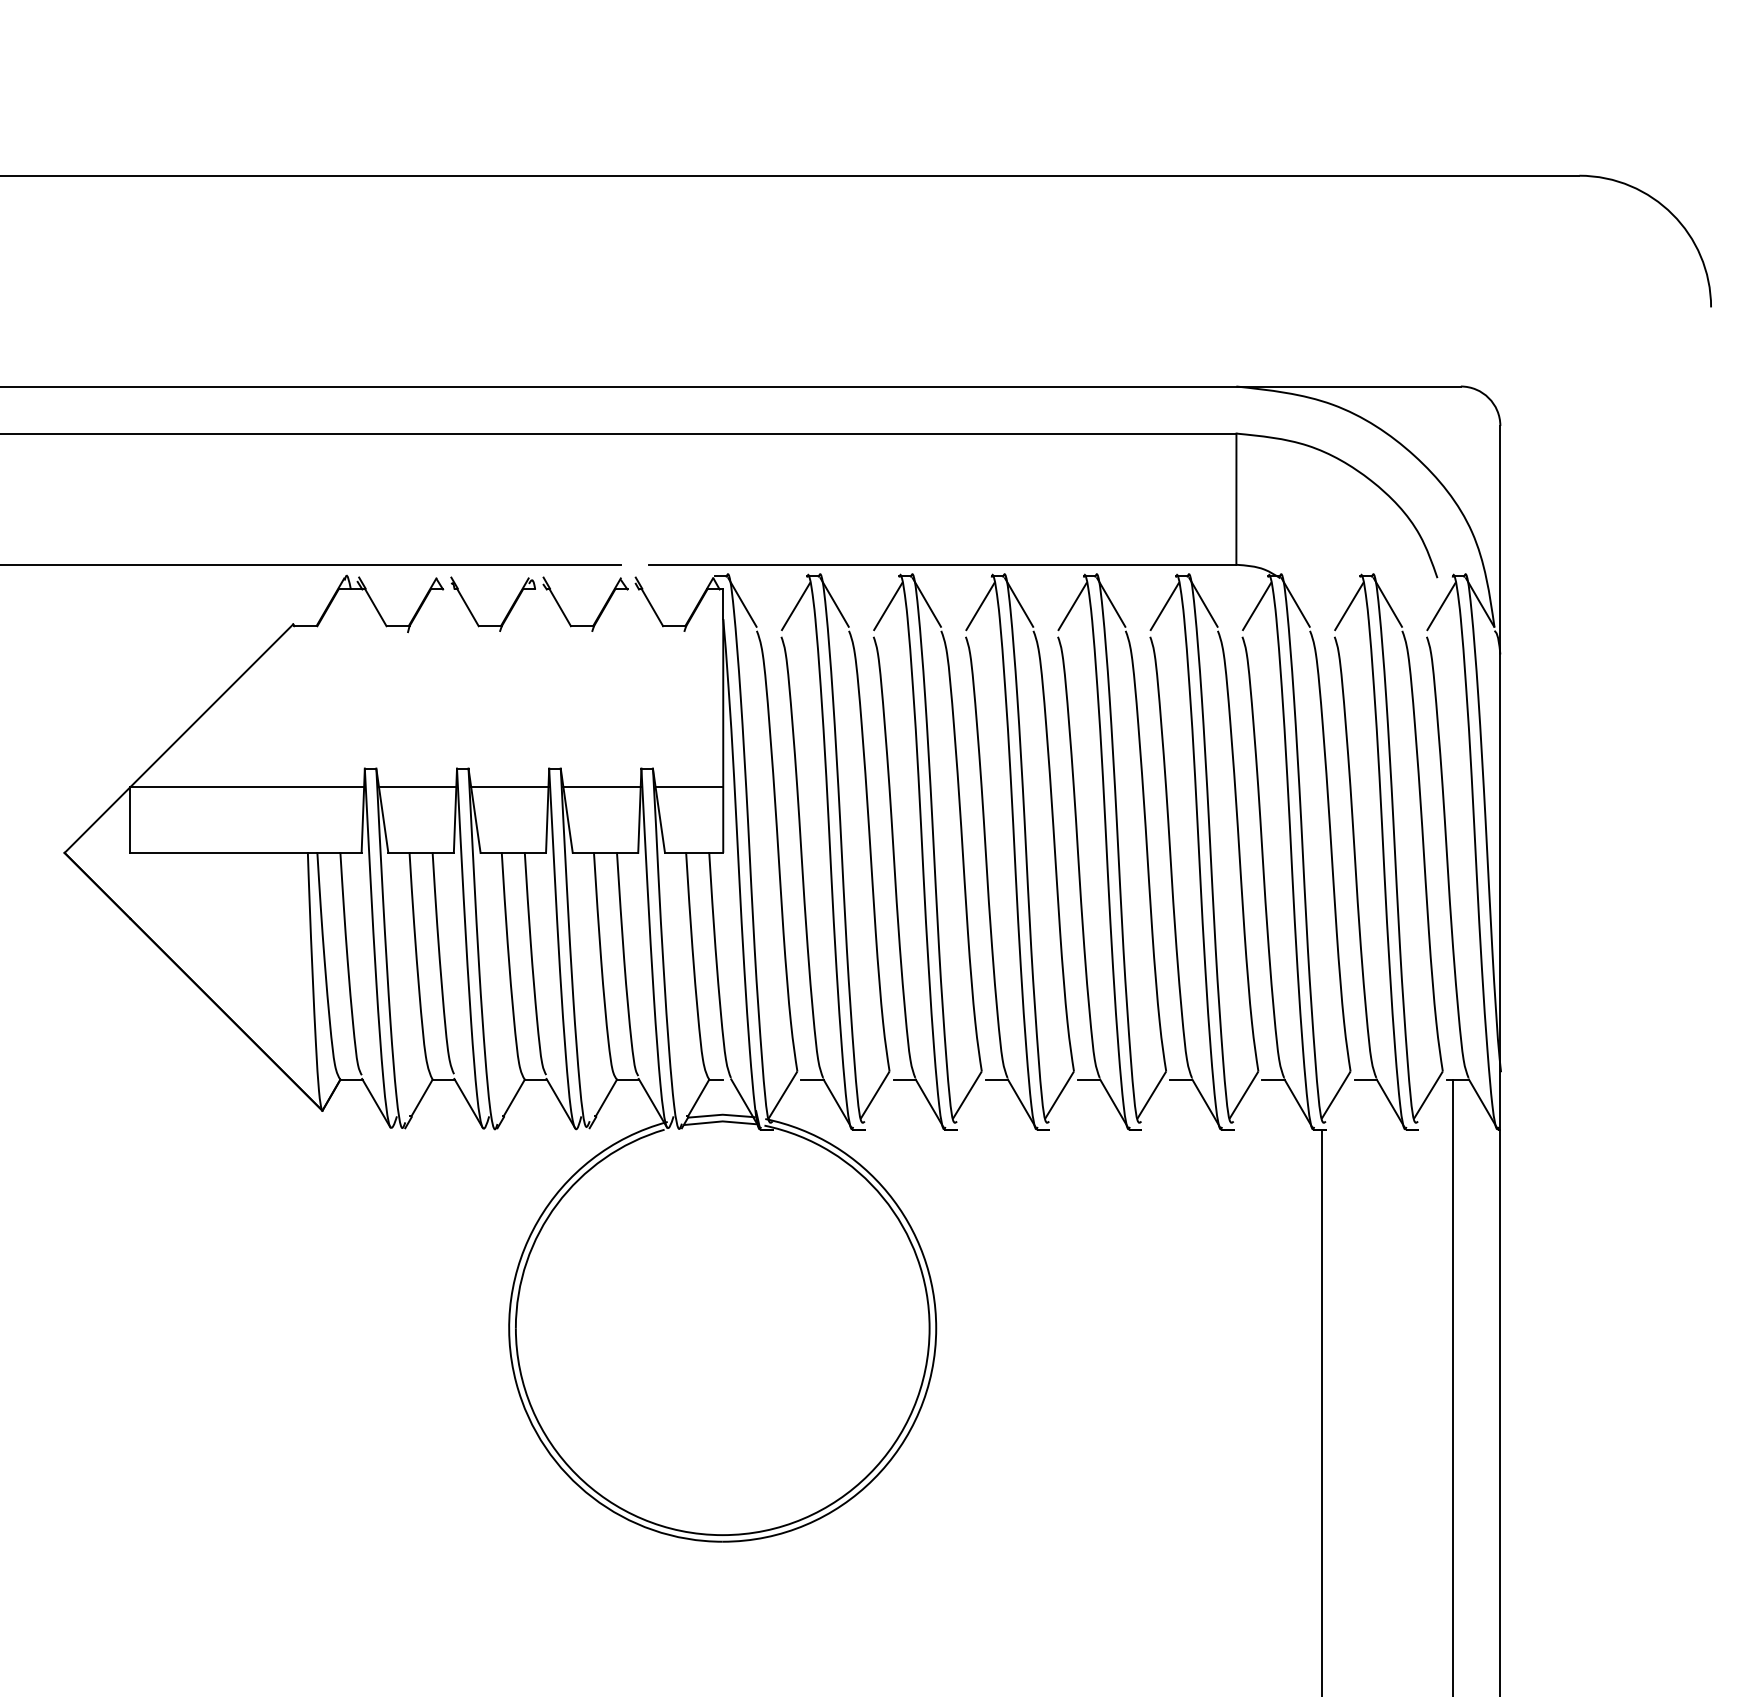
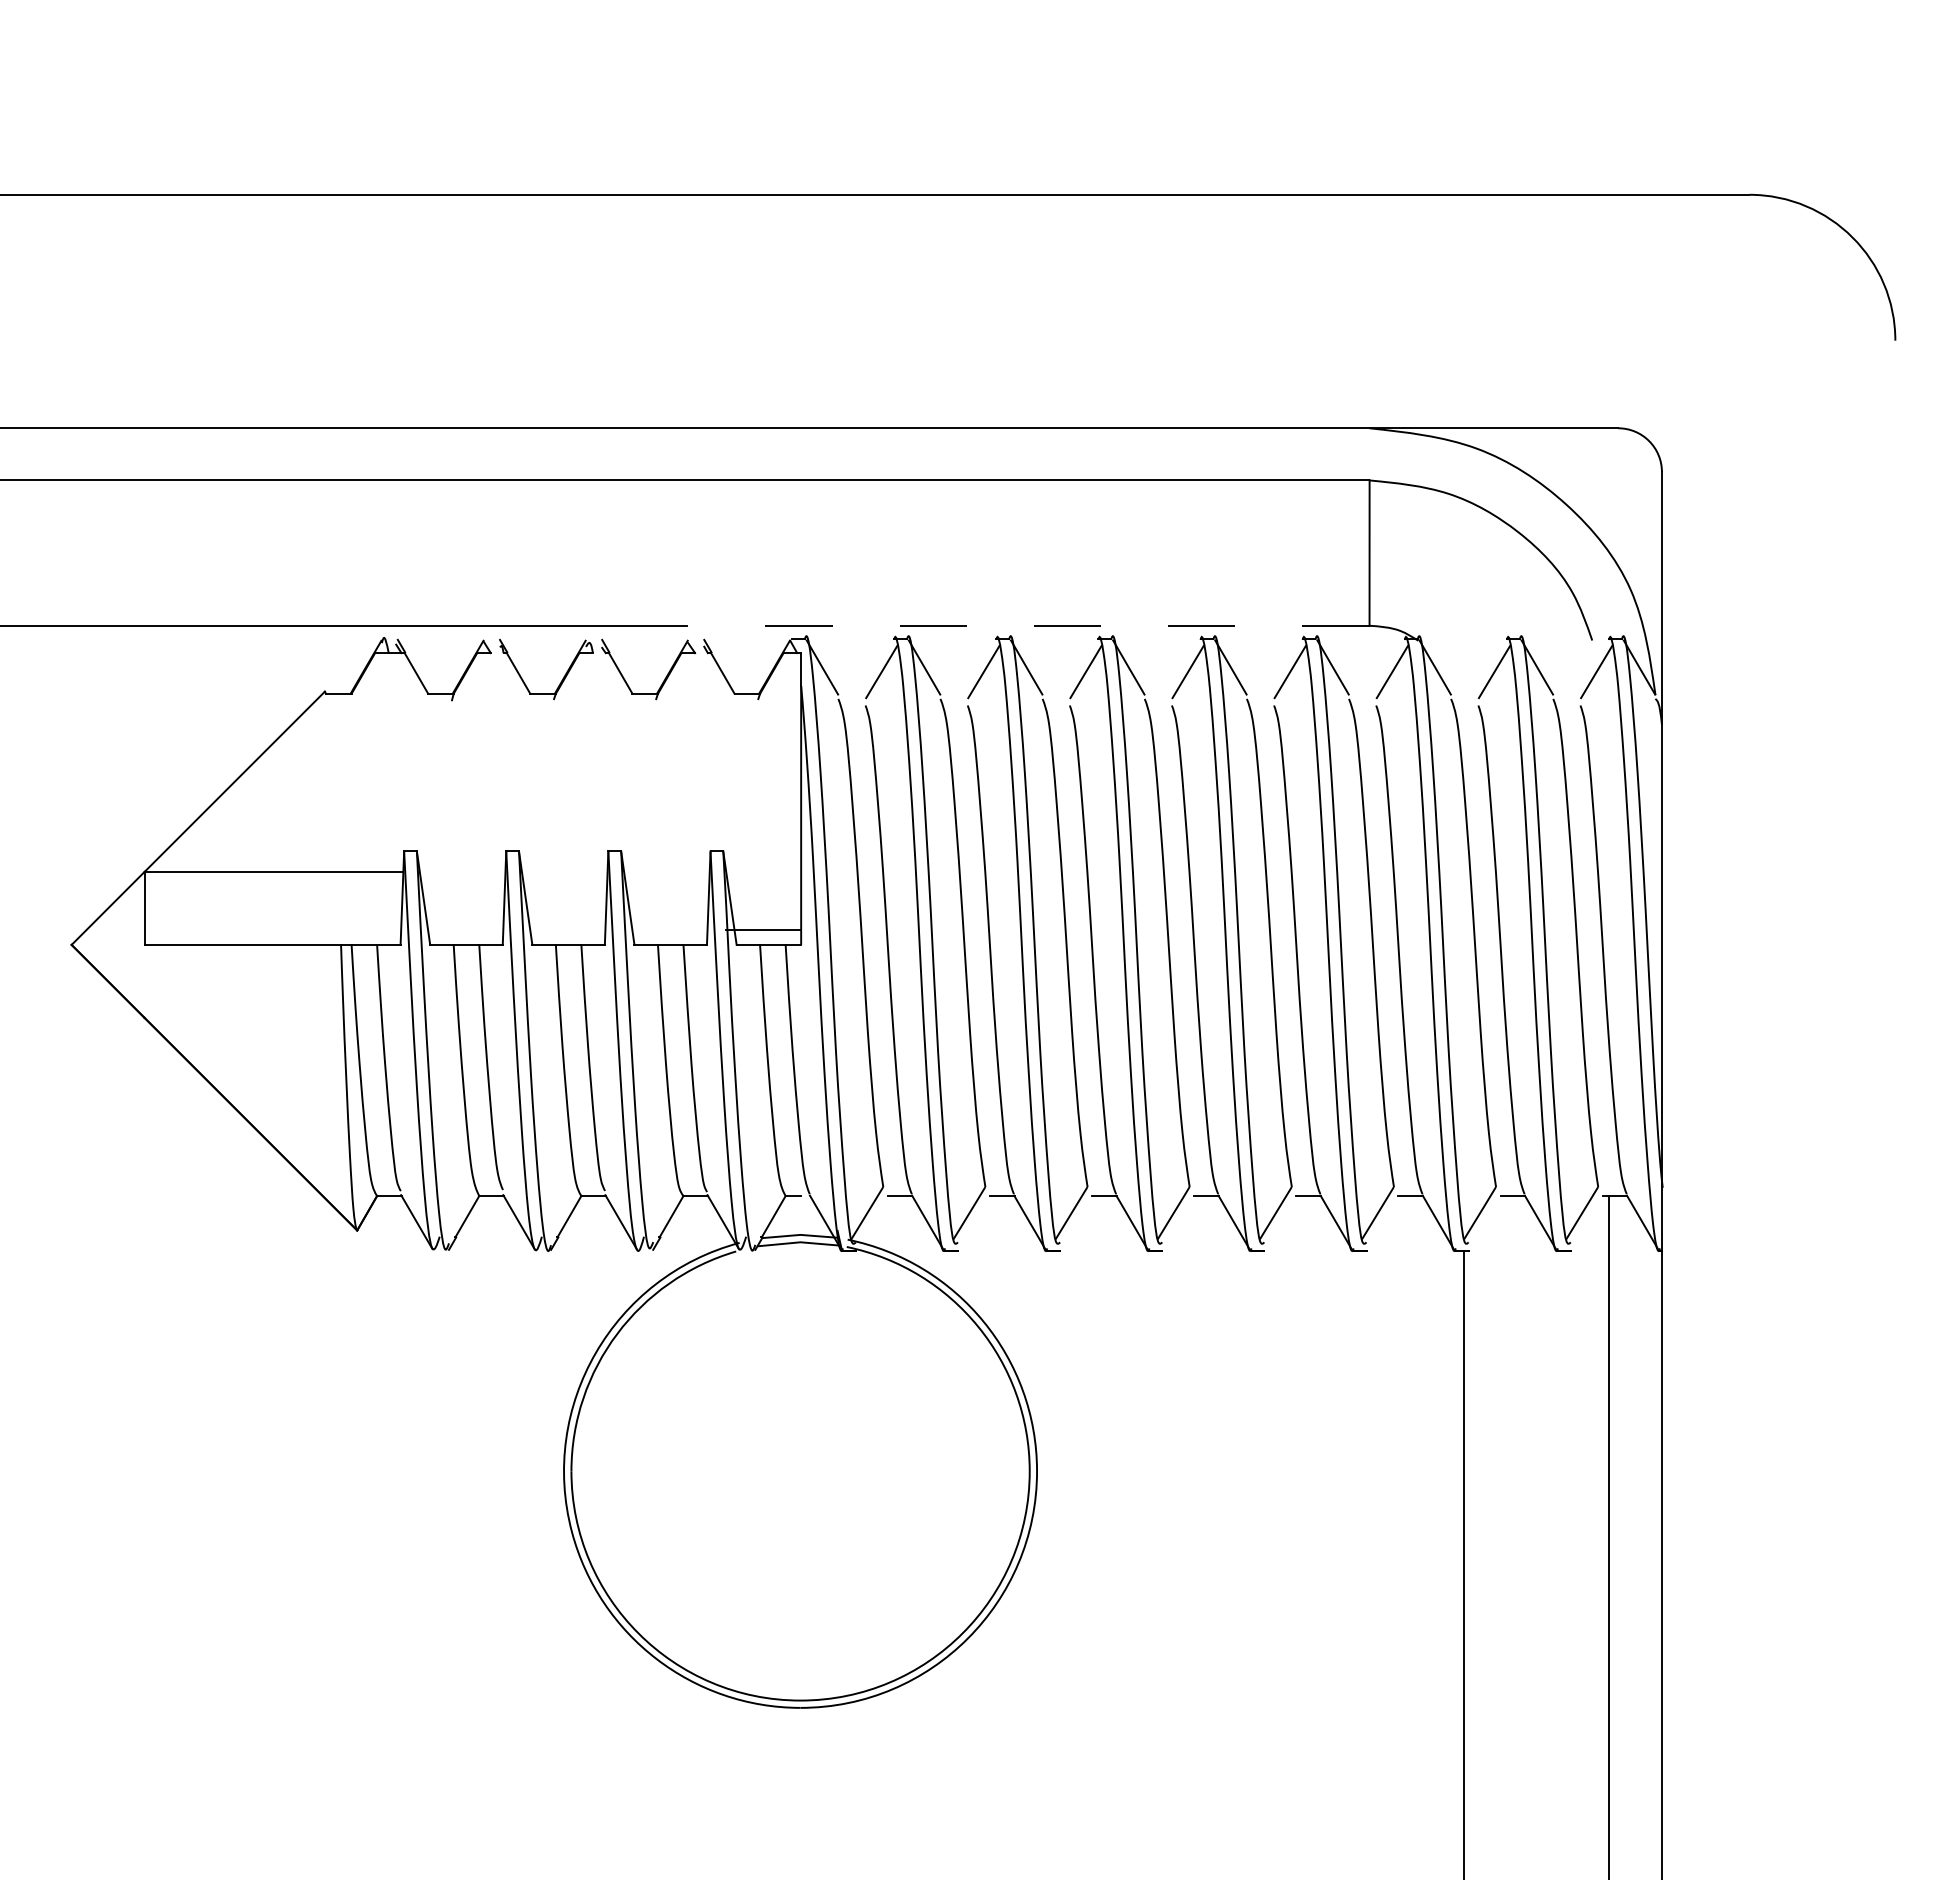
line: (942, 564) -> (1043, 625), solid -> dashed
line: (417, 786) -> (462, 871), removed
line: (509, 786) -> (564, 871), removed
line: (601, 786) -> (666, 871), removed
line: (689, 786) -> (763, 929), moved

